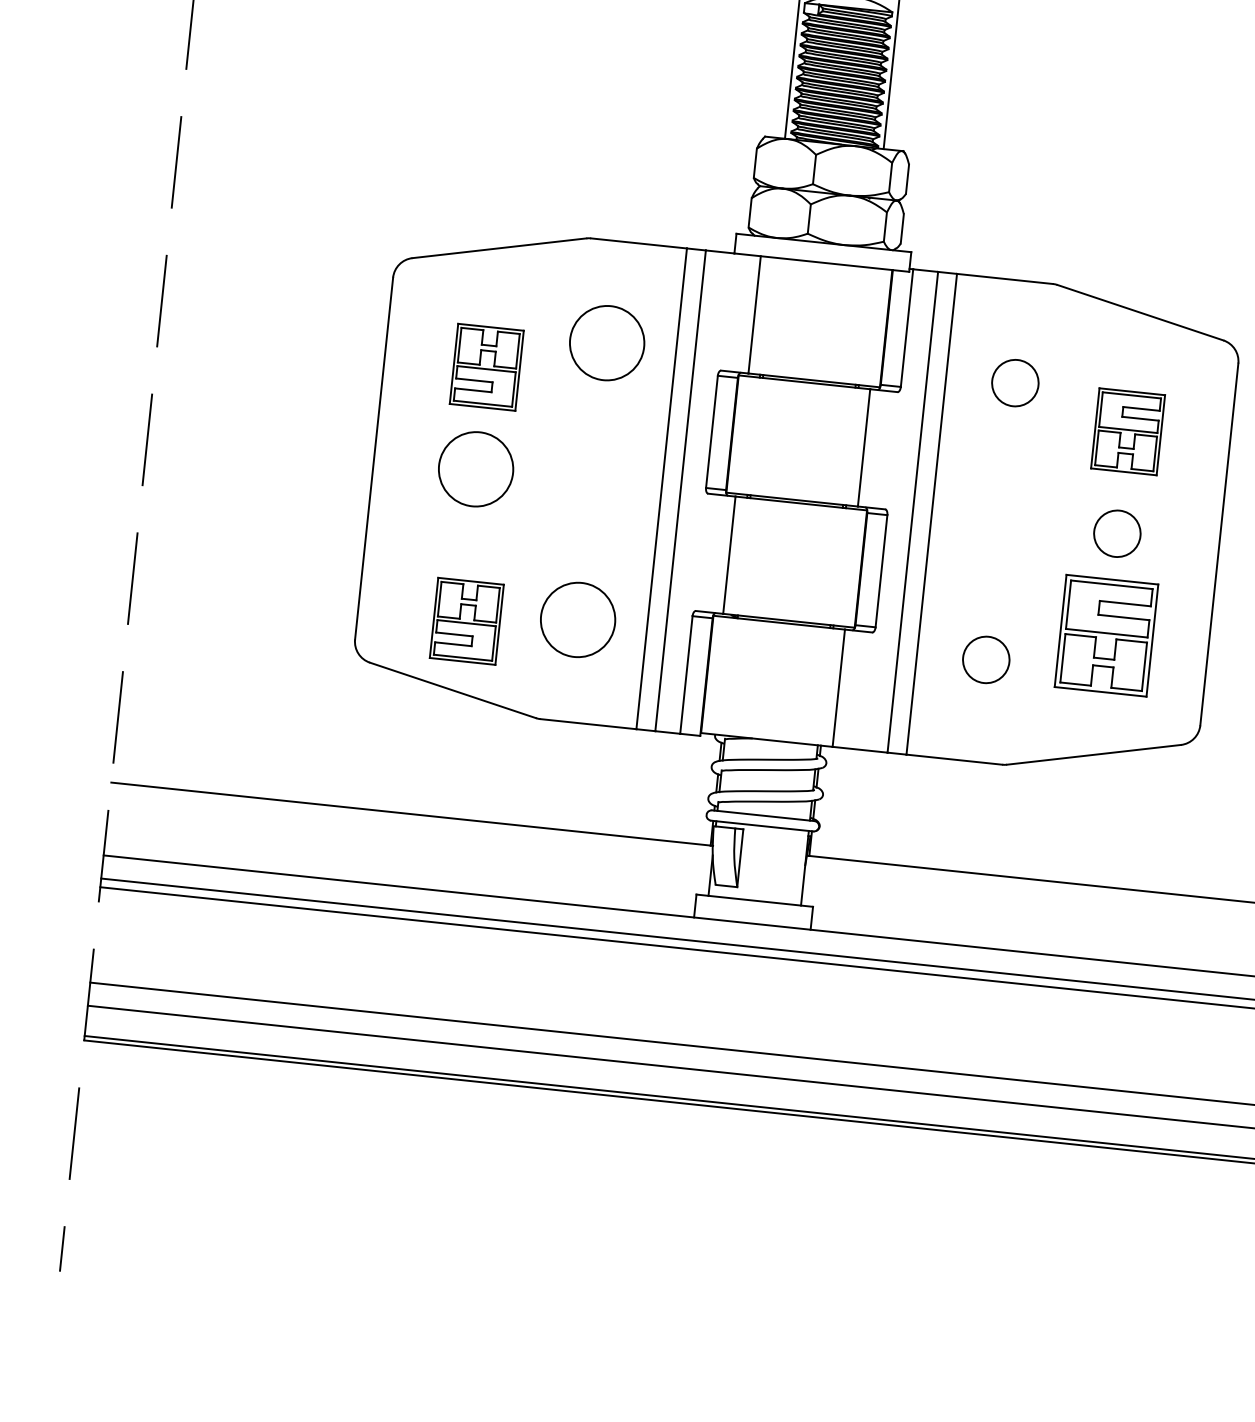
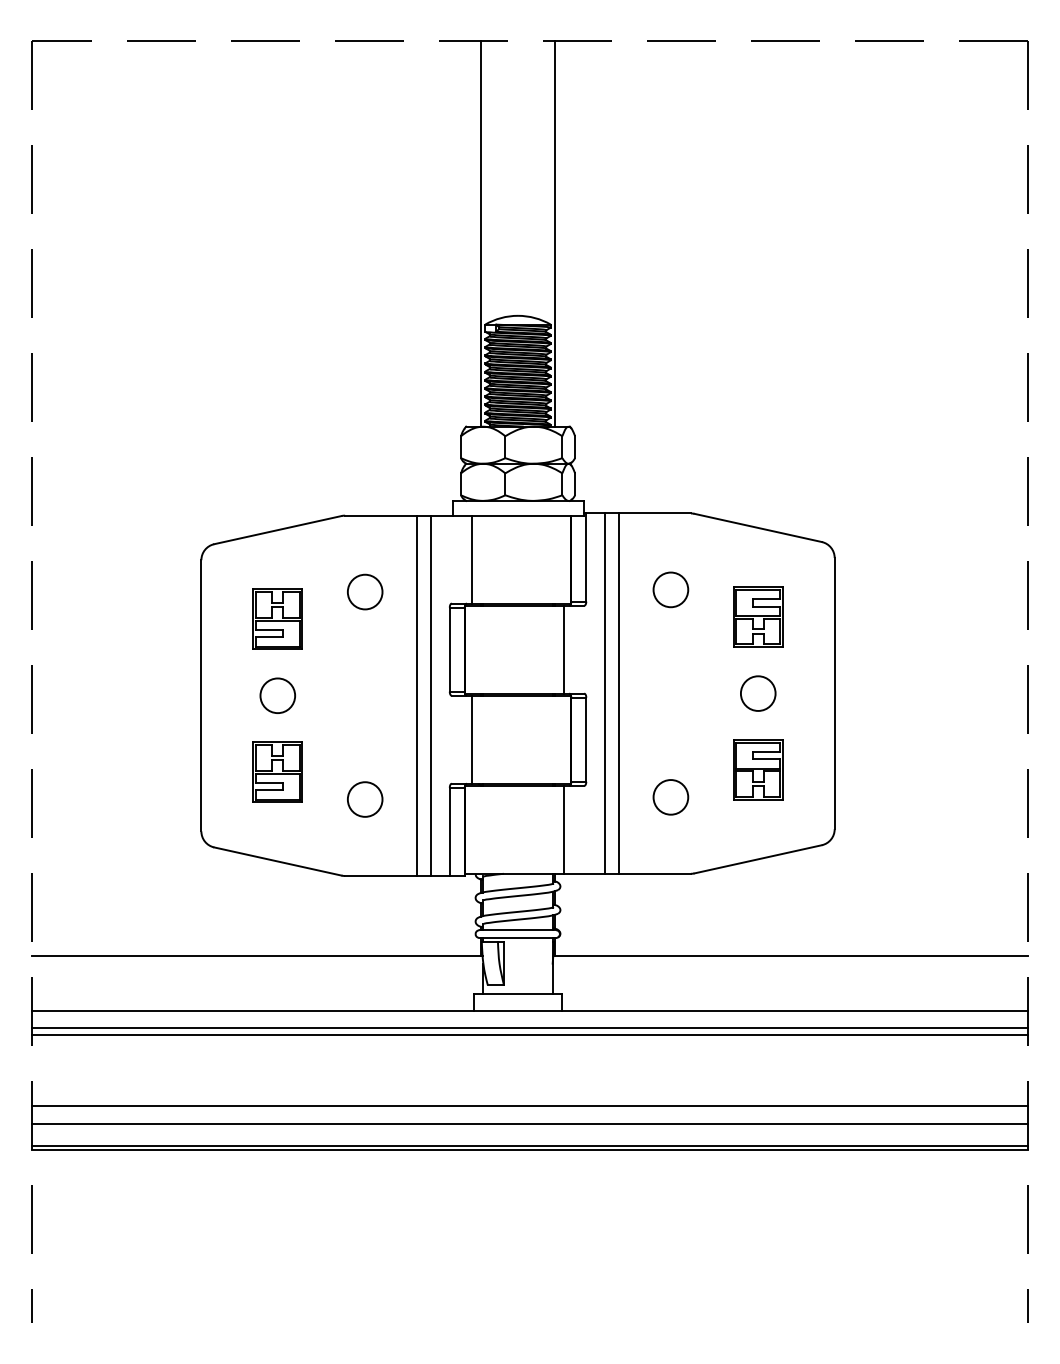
circle: (606, 342) -> (364, 591), size x0.62
circle: (475, 468) -> (277, 695), size x0.62
circle: (577, 619) -> (364, 799), size x0.62
part: (466, 620) -> (277, 771), moved
part: (1107, 635) -> (758, 769), size x0.71

